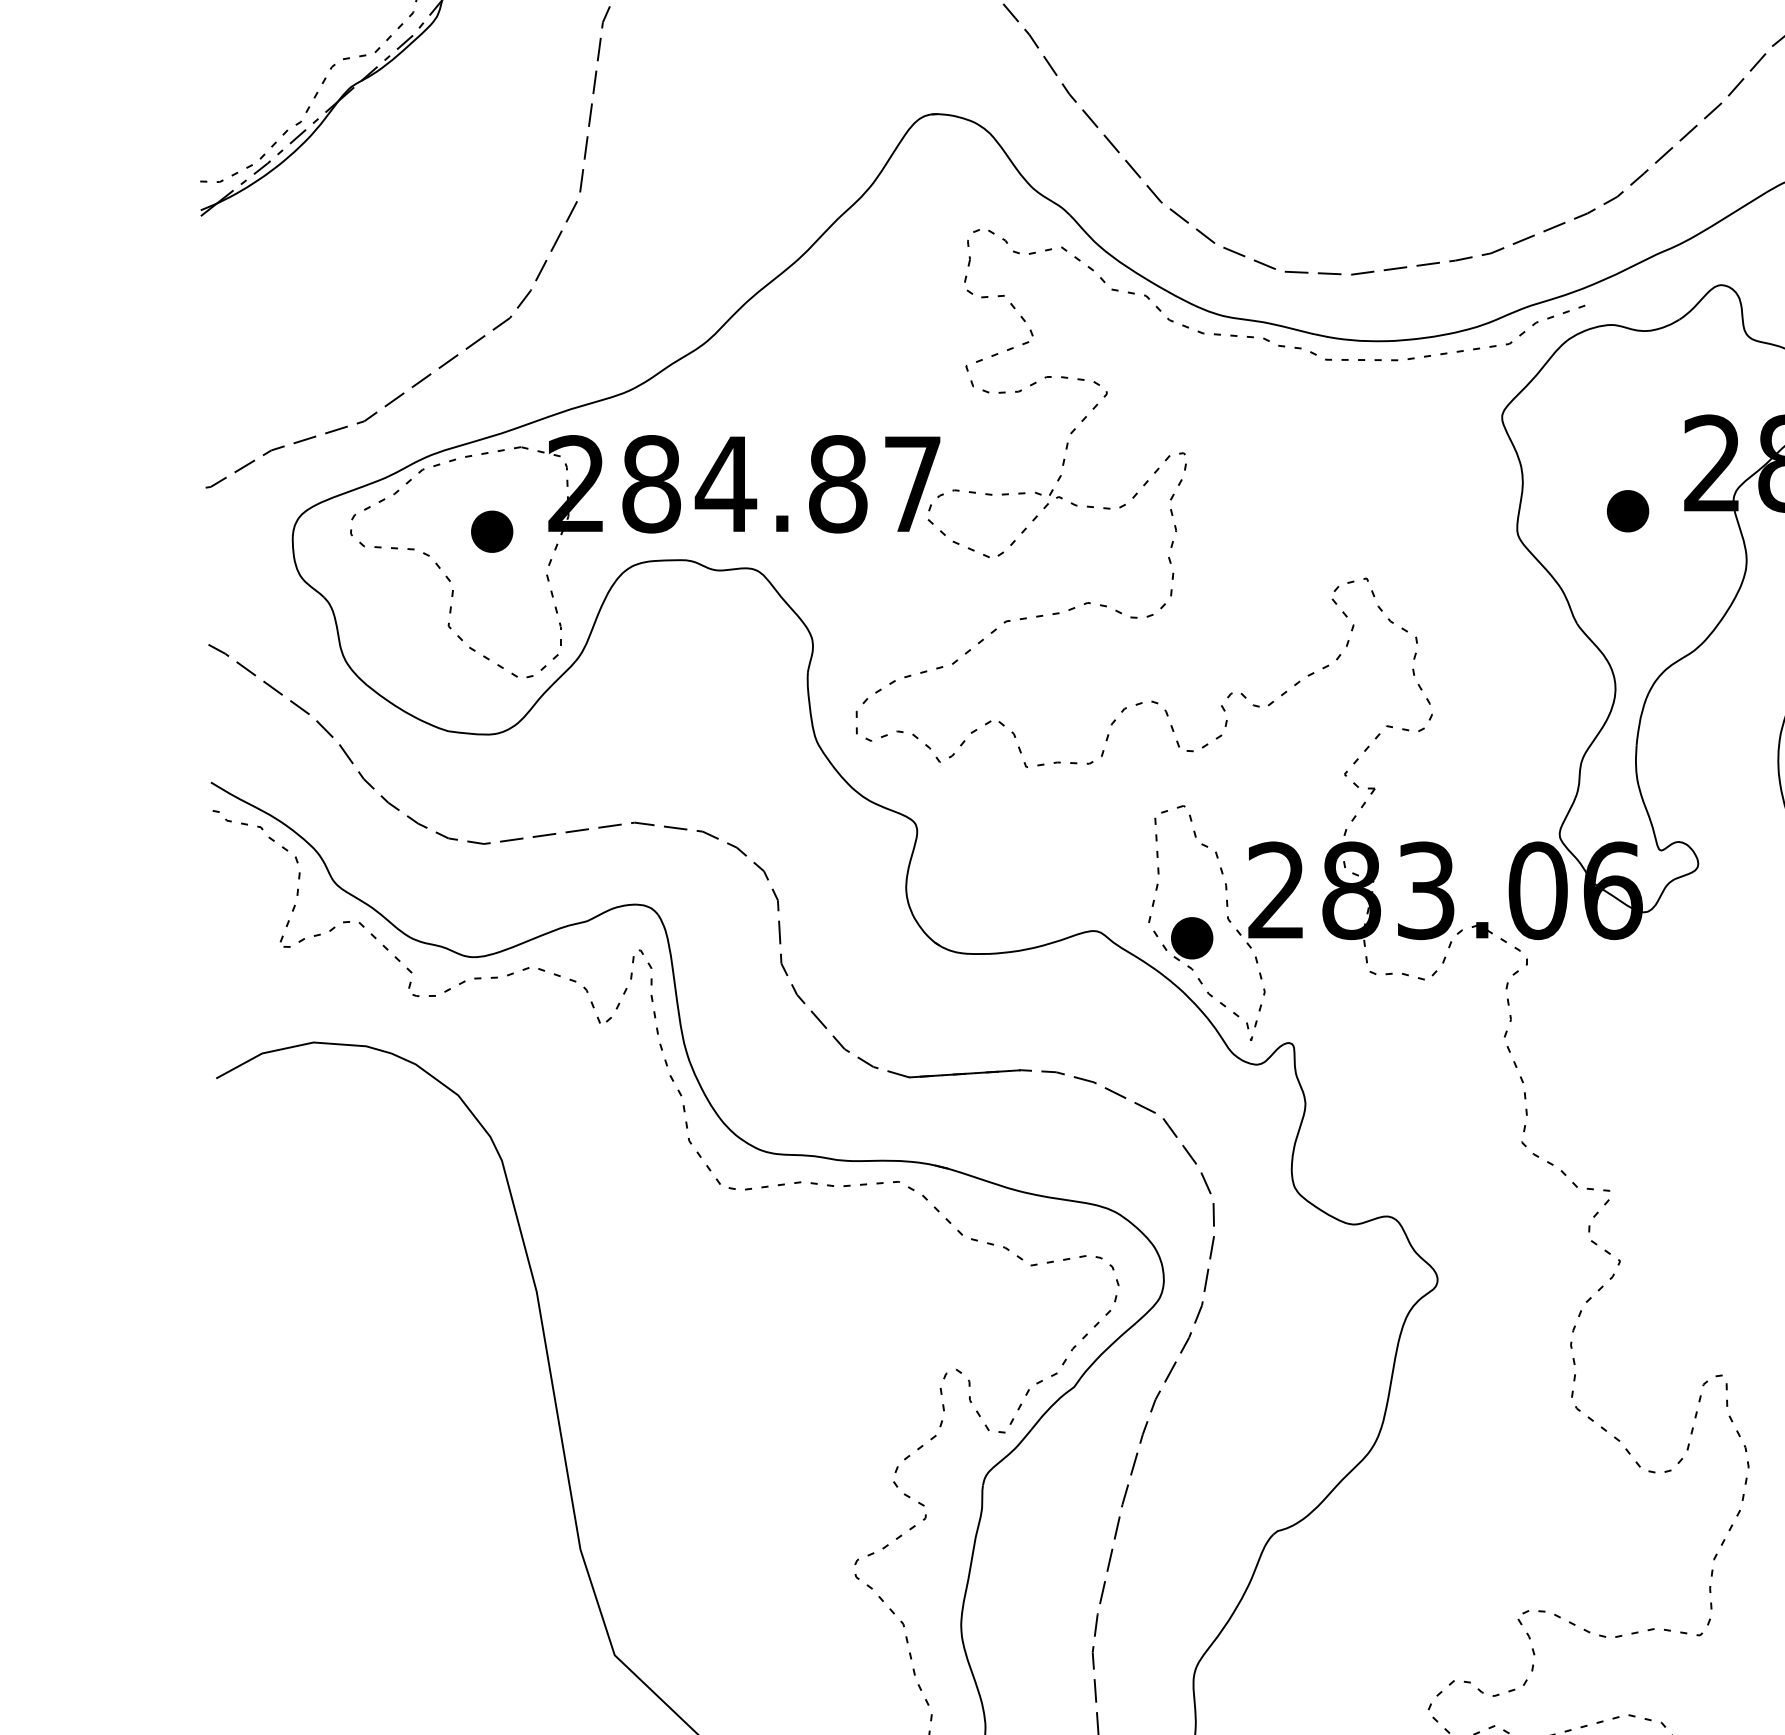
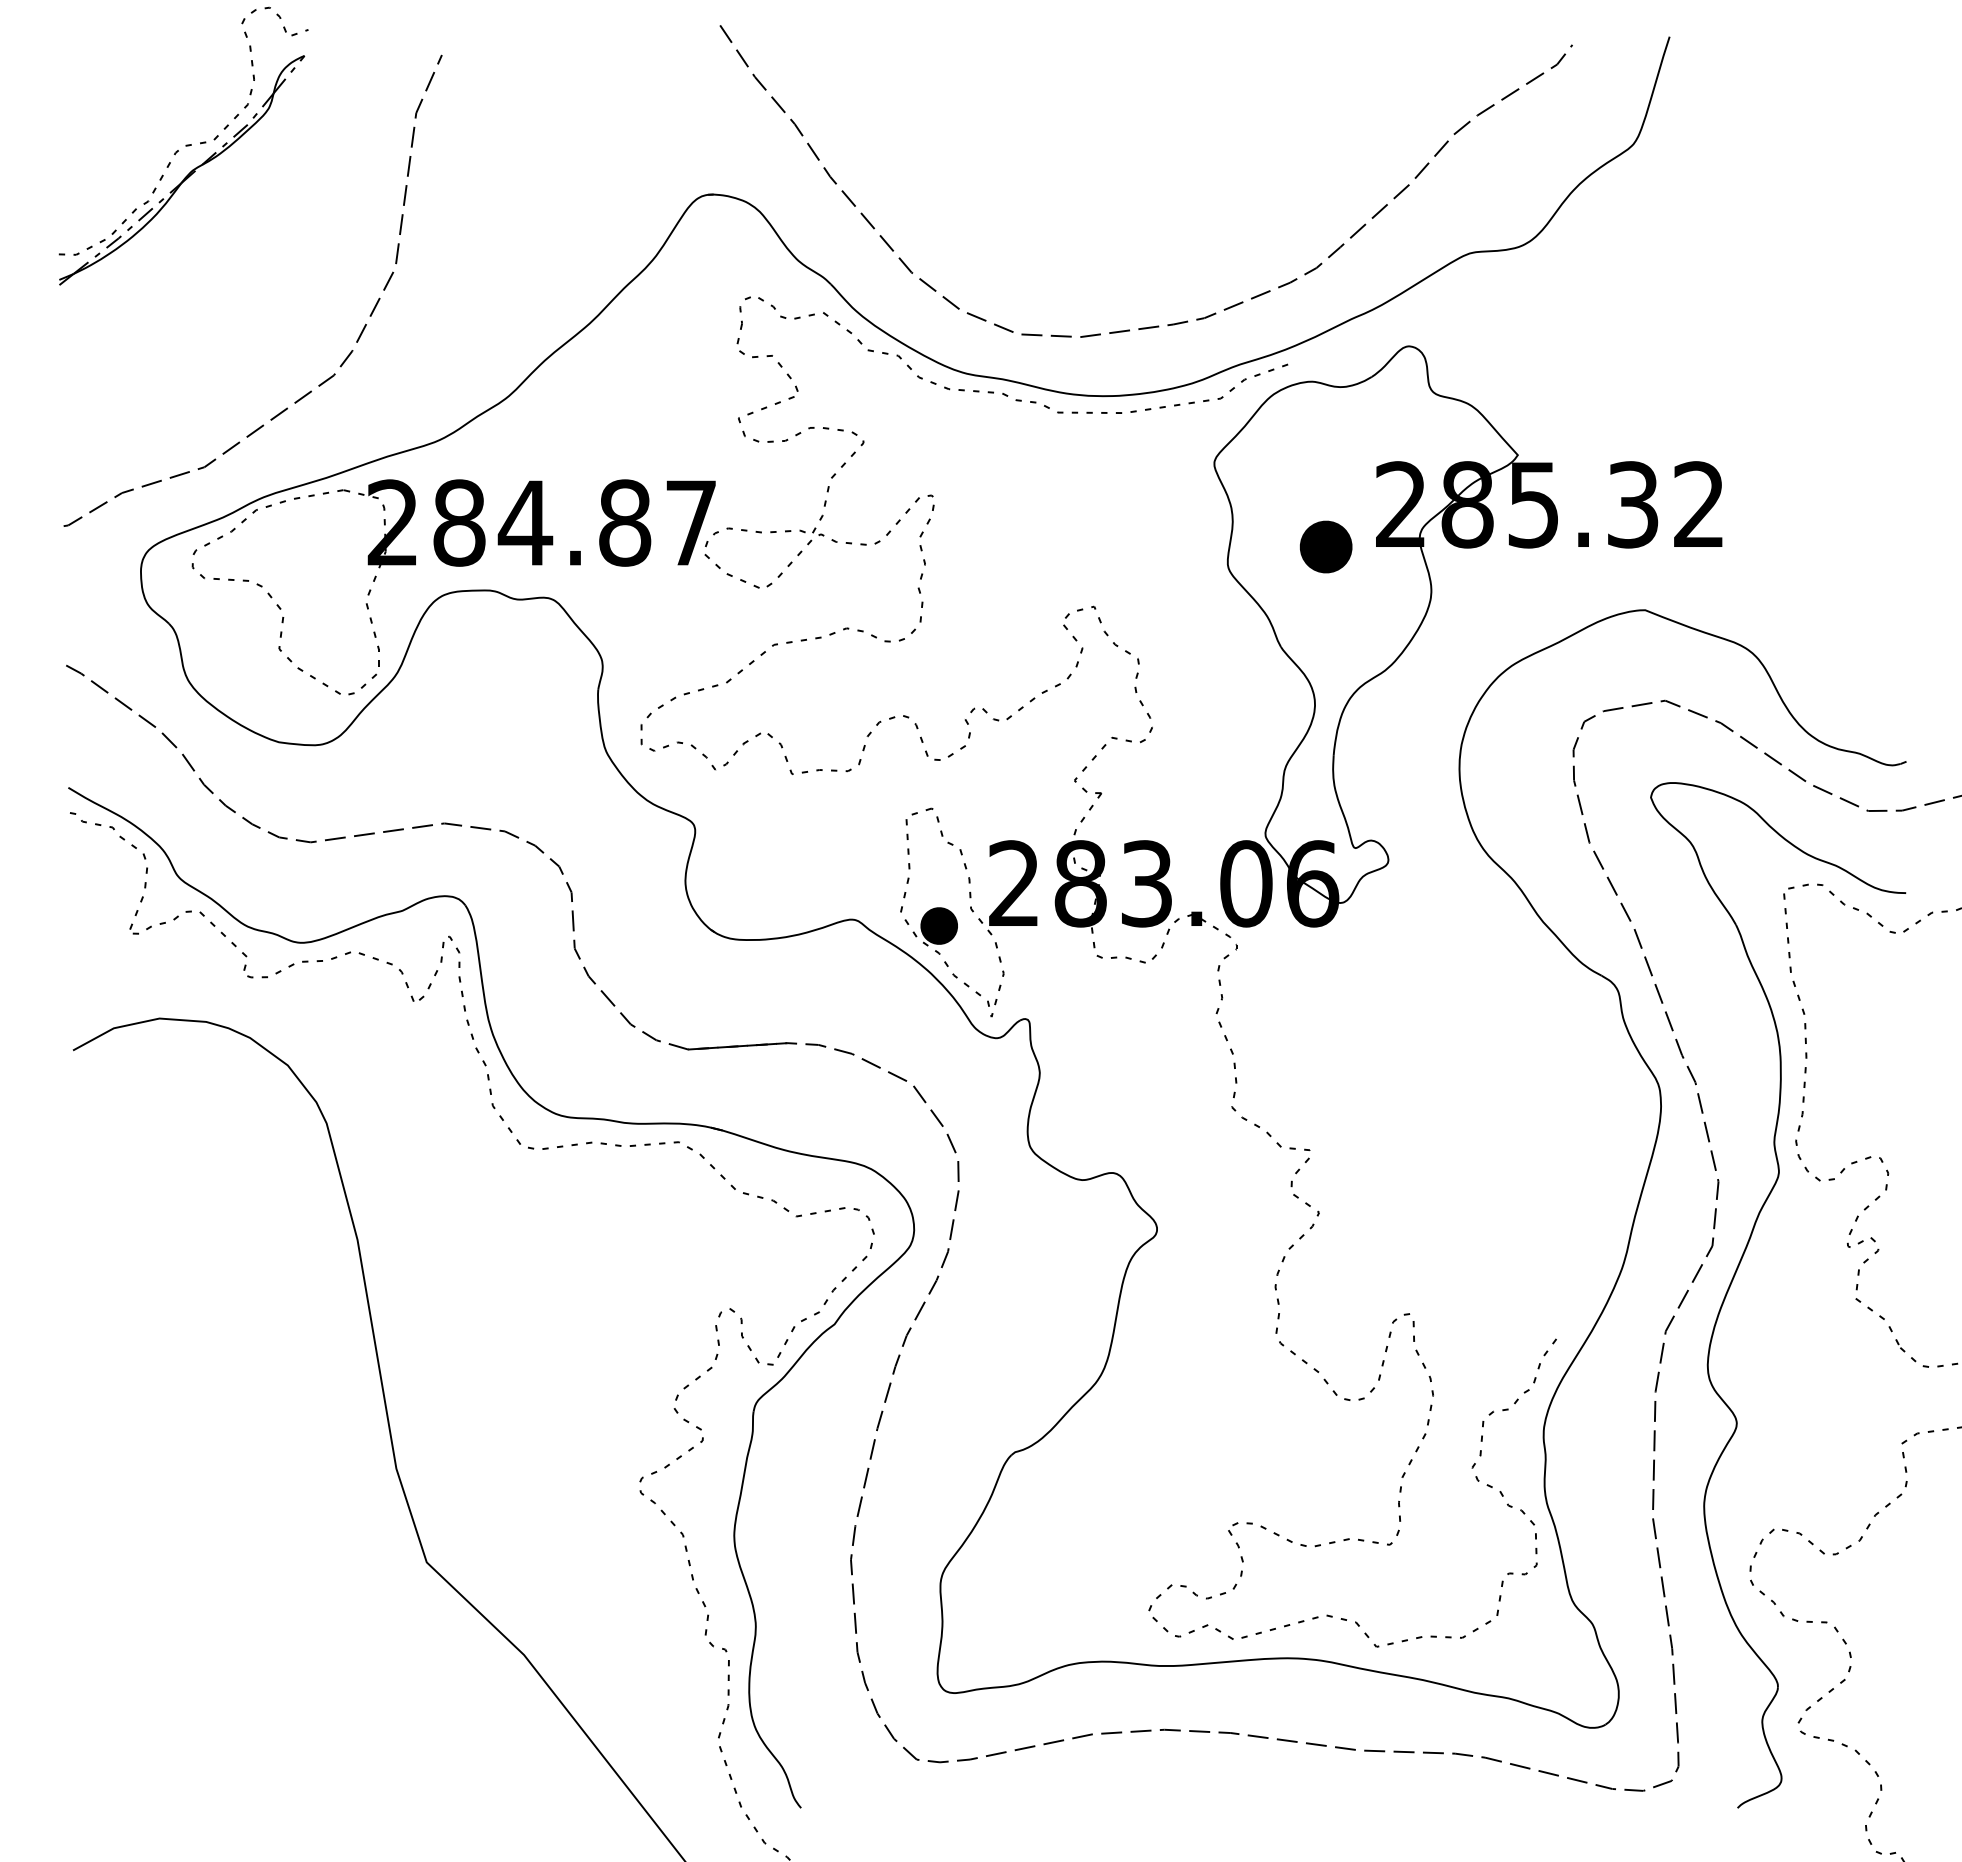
part: (1627, 510) -> (1325, 546), size x1.4
part: (491, 530) -> (317, 564), removed

